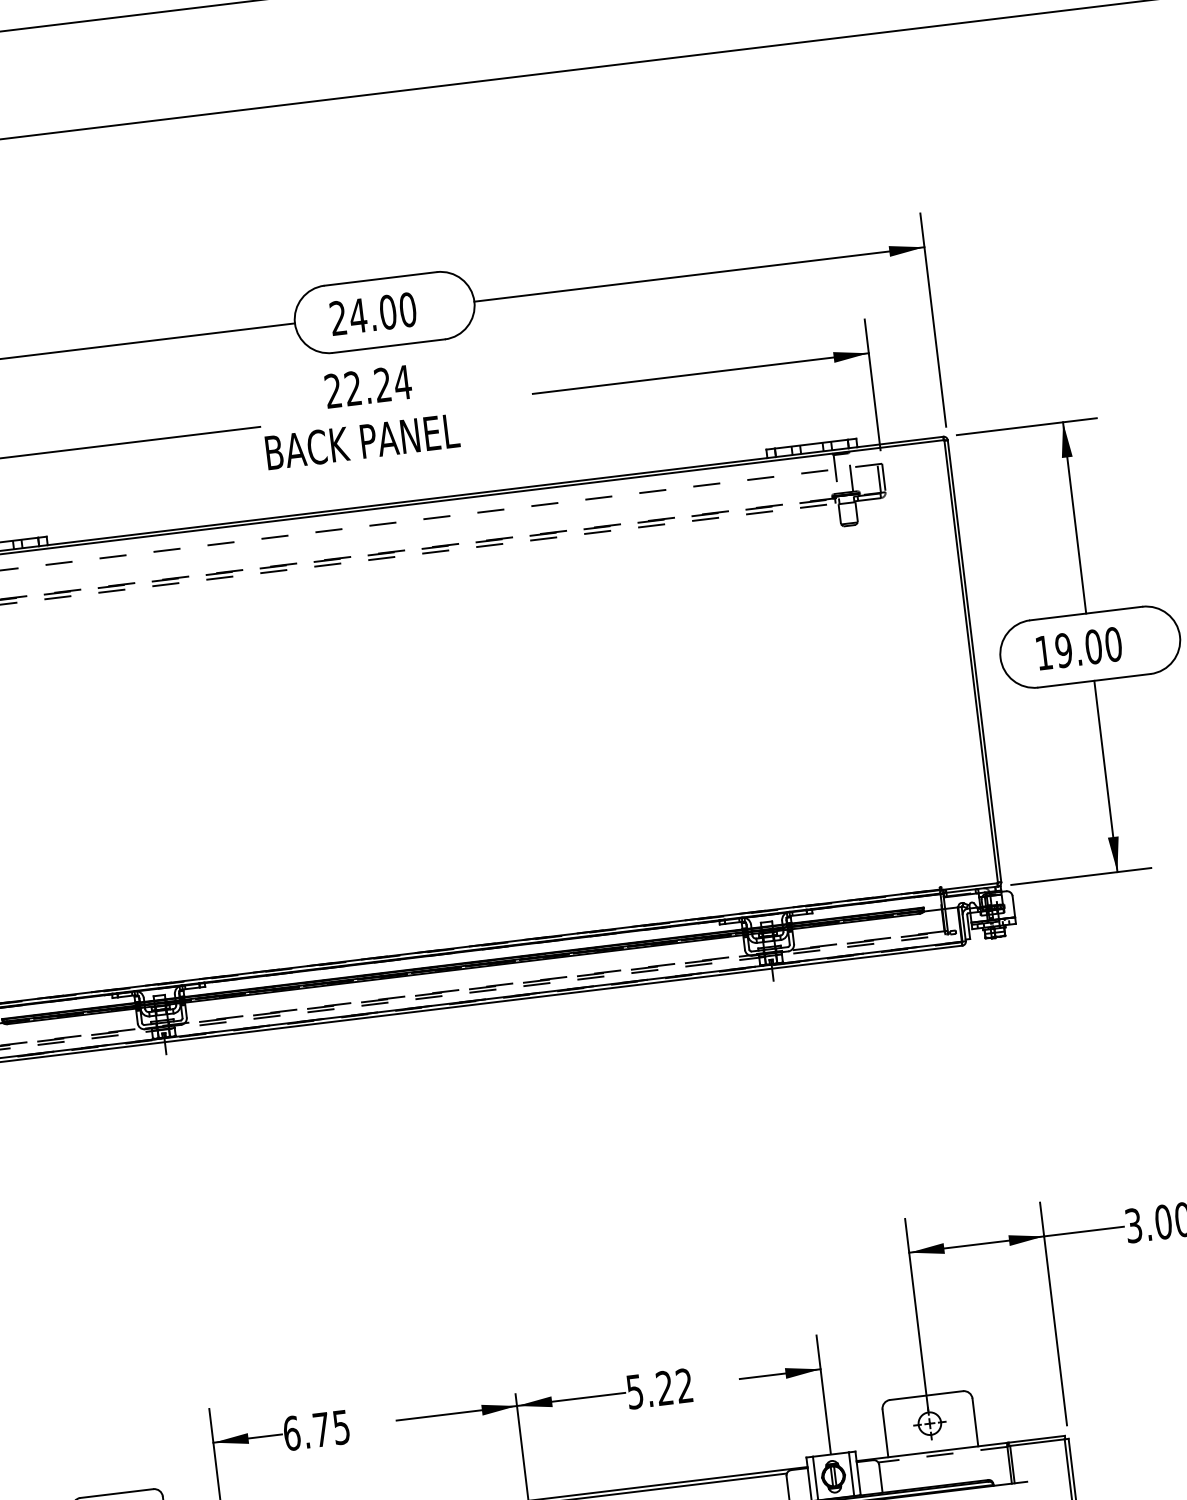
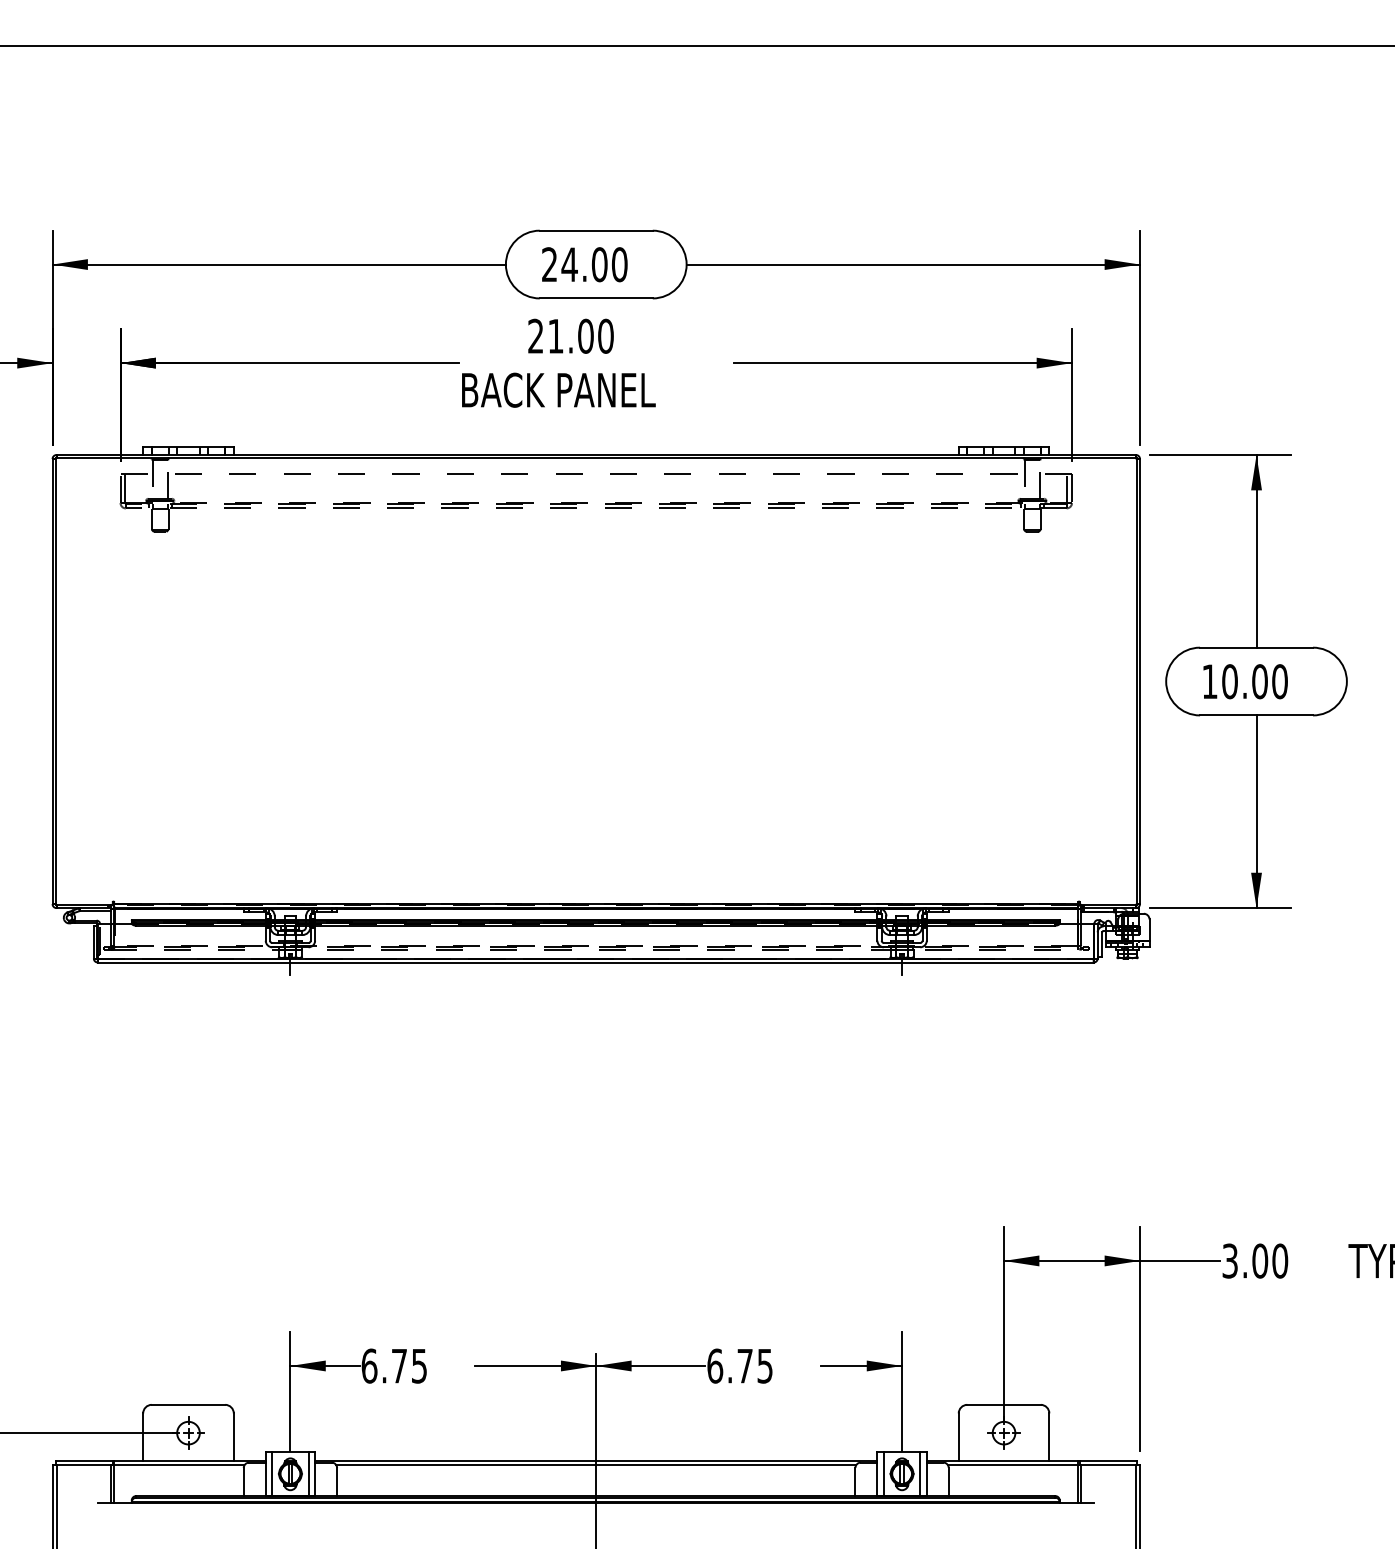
text: (378, 384) -> (581, 335), 22.24 -> 21.00
text: (1063, 650) -> (1229, 681), 19.00 -> 10.00
text: (659, 1388) -> (739, 1365), 5.22 -> 6.75
line: (942, 1454) -> (1012, 1465), dashed -> solid

